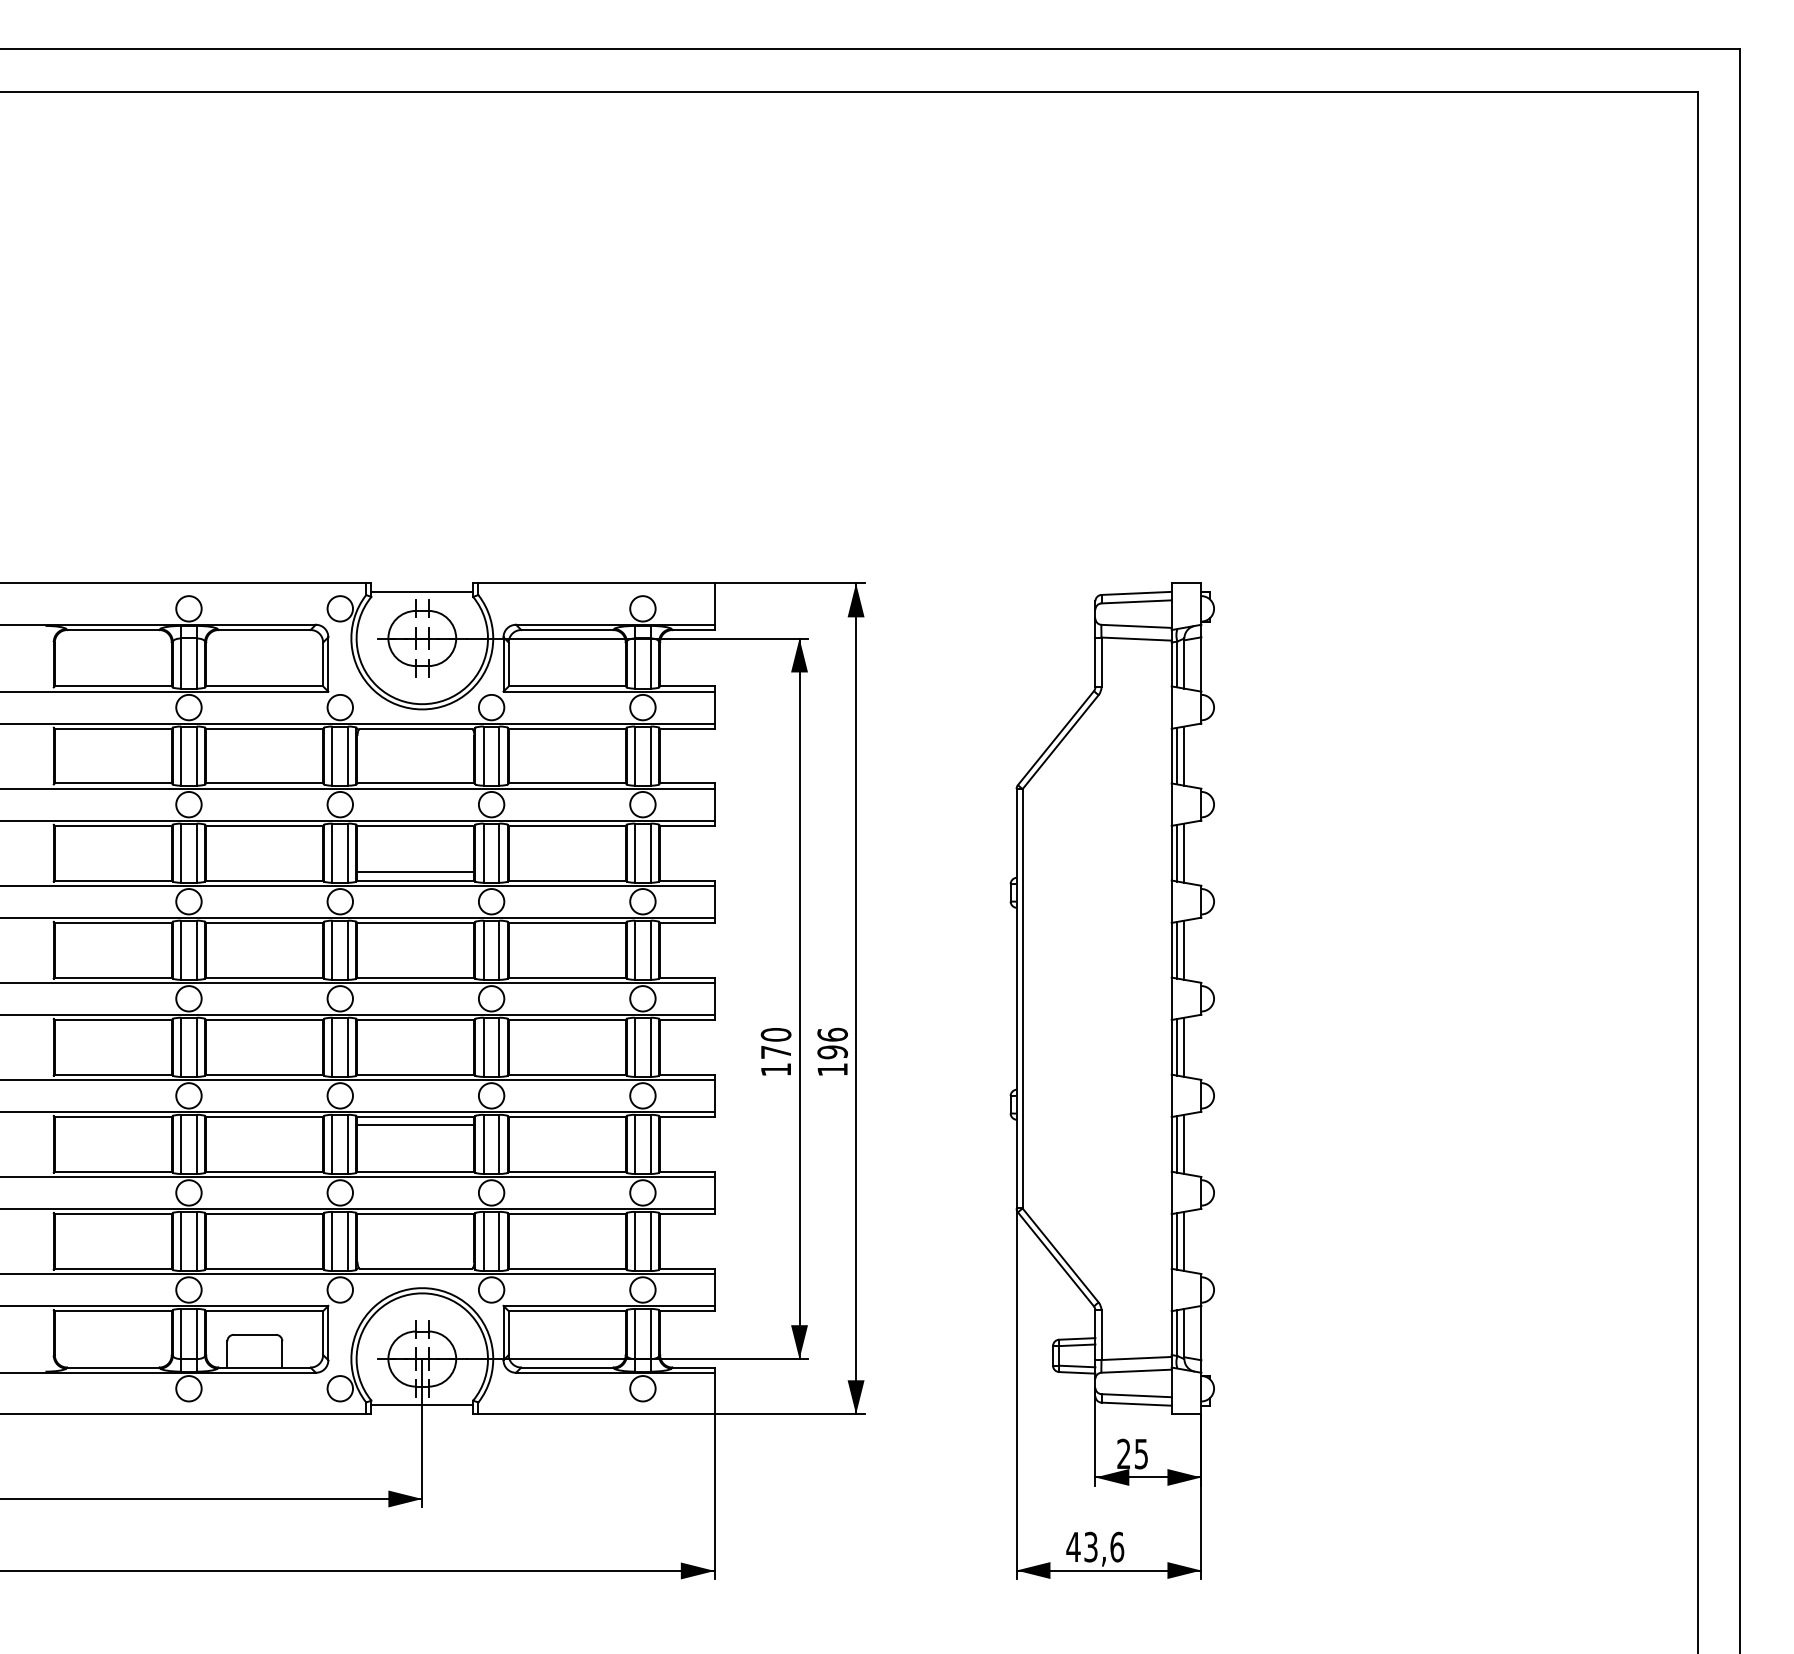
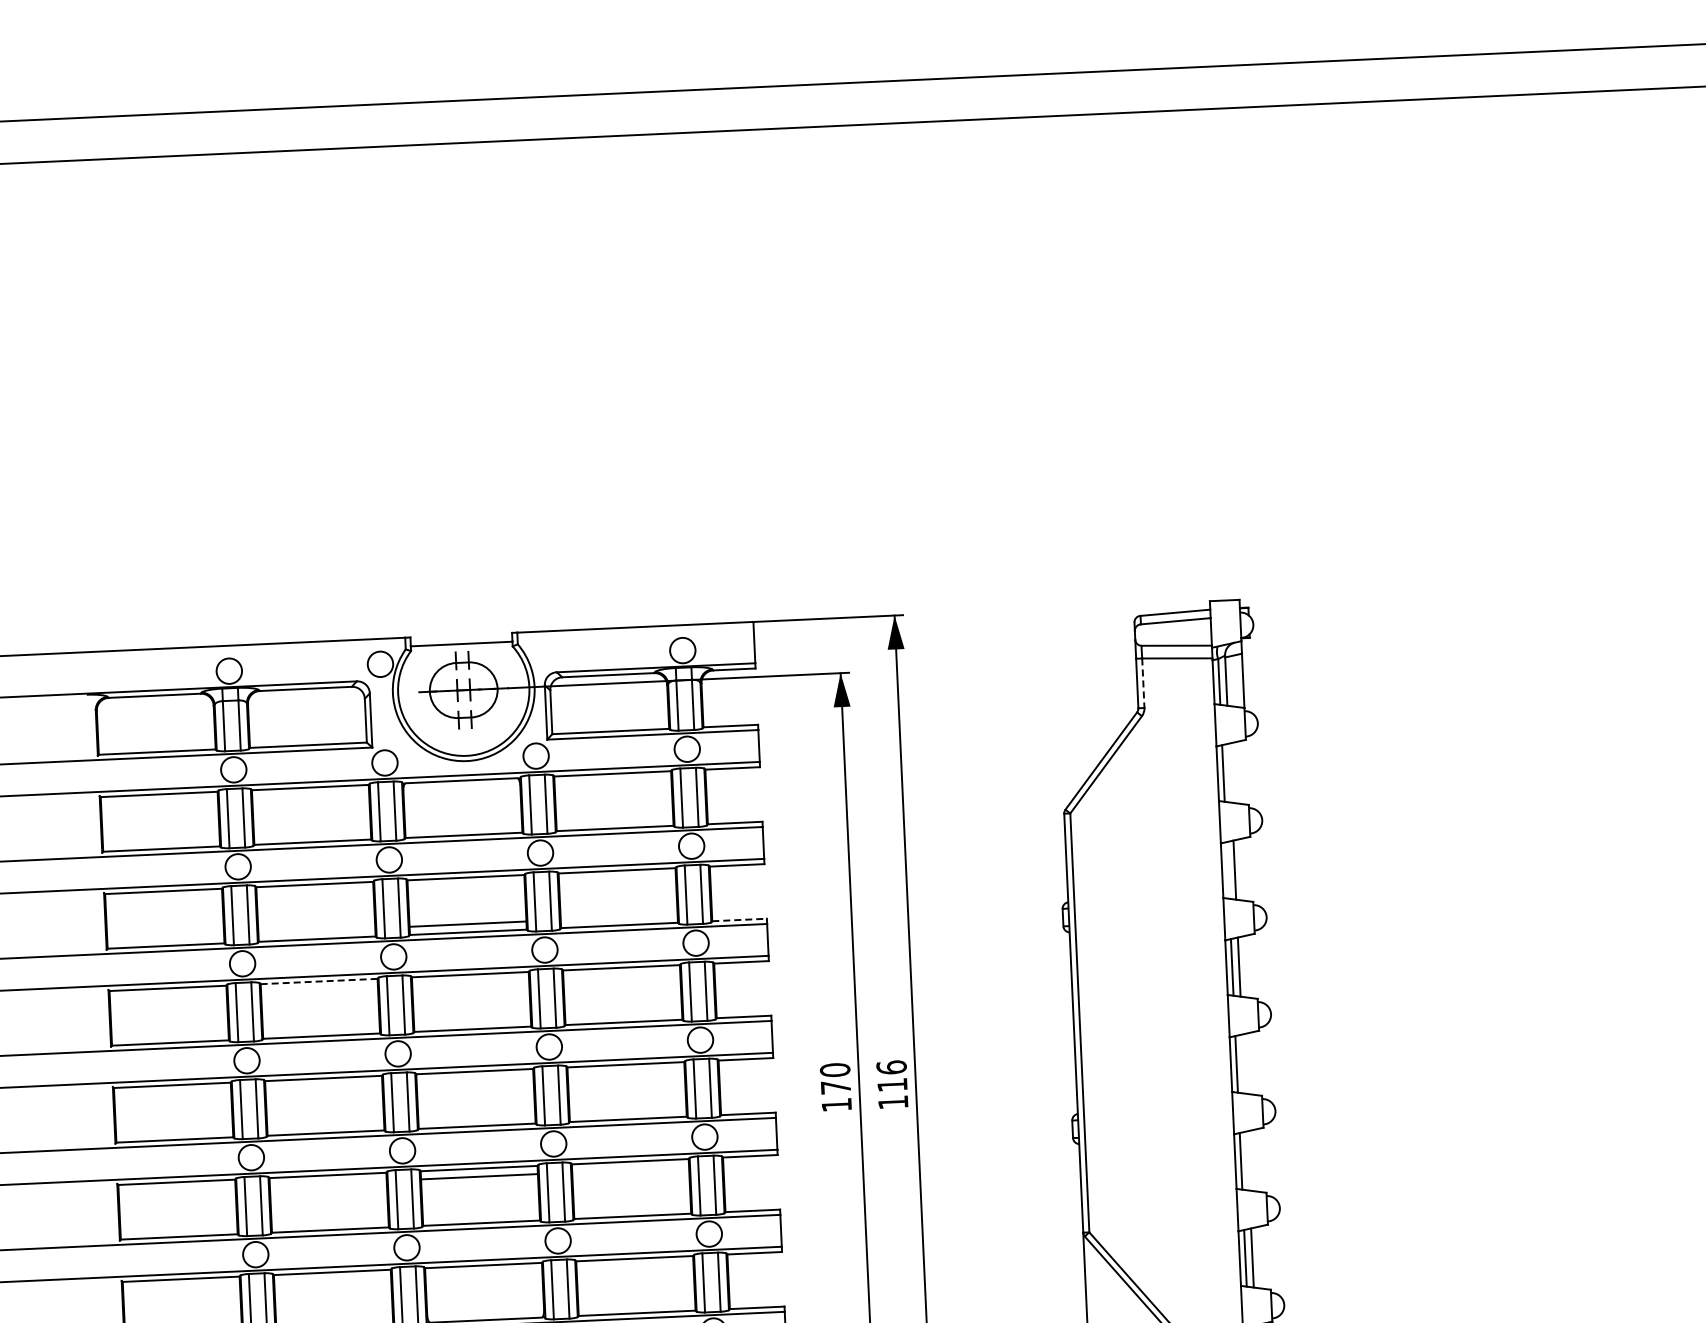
line: (1101, 662) -> (1143, 683), solid -> dashed
line: (1184, 755) -> (1230, 772), removed
line: (1177, 852) -> (1227, 869), removed
line: (687, 880) -> (739, 919), solid -> dashed
line: (264, 922) -> (318, 981), solid -> dashed
line: (1184, 1046) -> (1243, 1063), removed
text: (832, 1052) -> (892, 1085), 196 -> 116
line: (1184, 1143) -> (1248, 1160), removed

